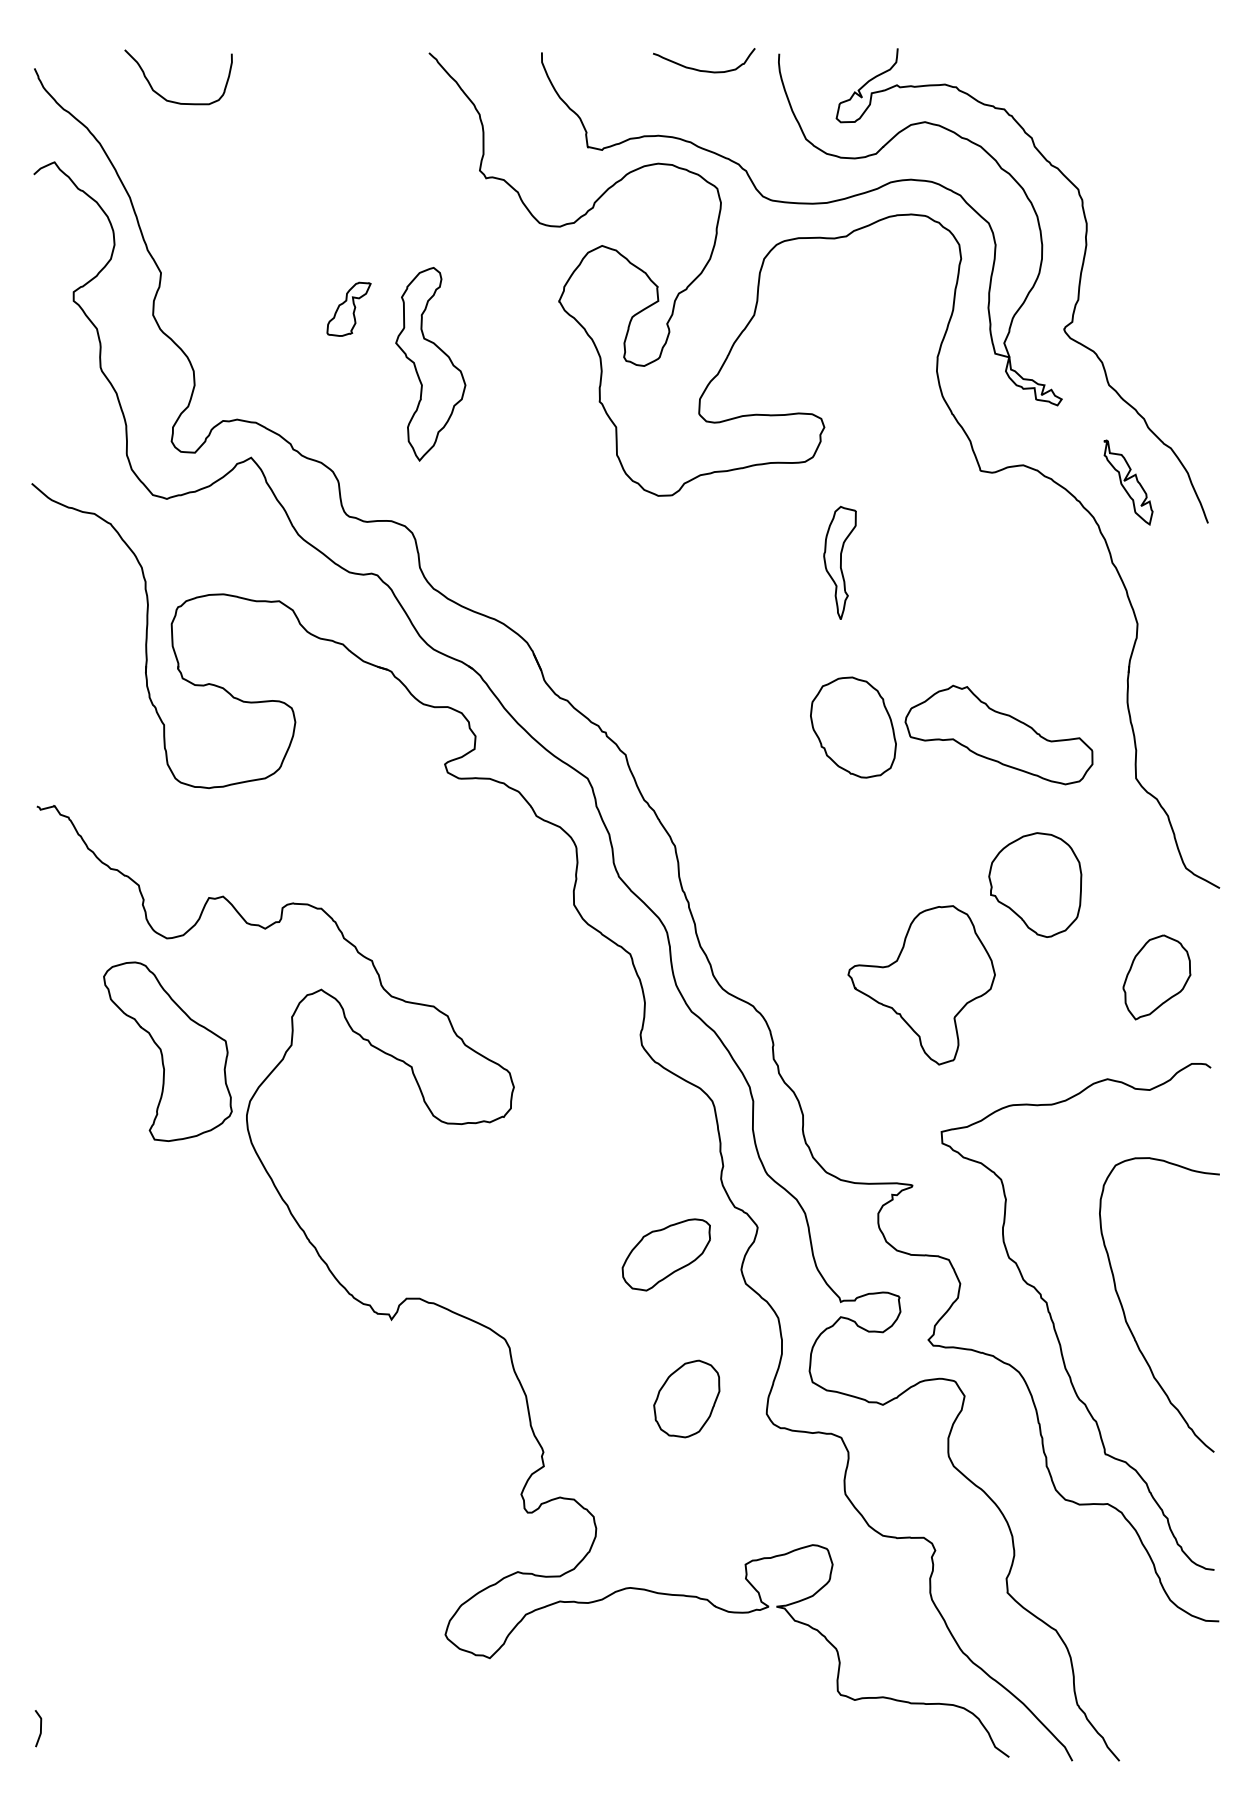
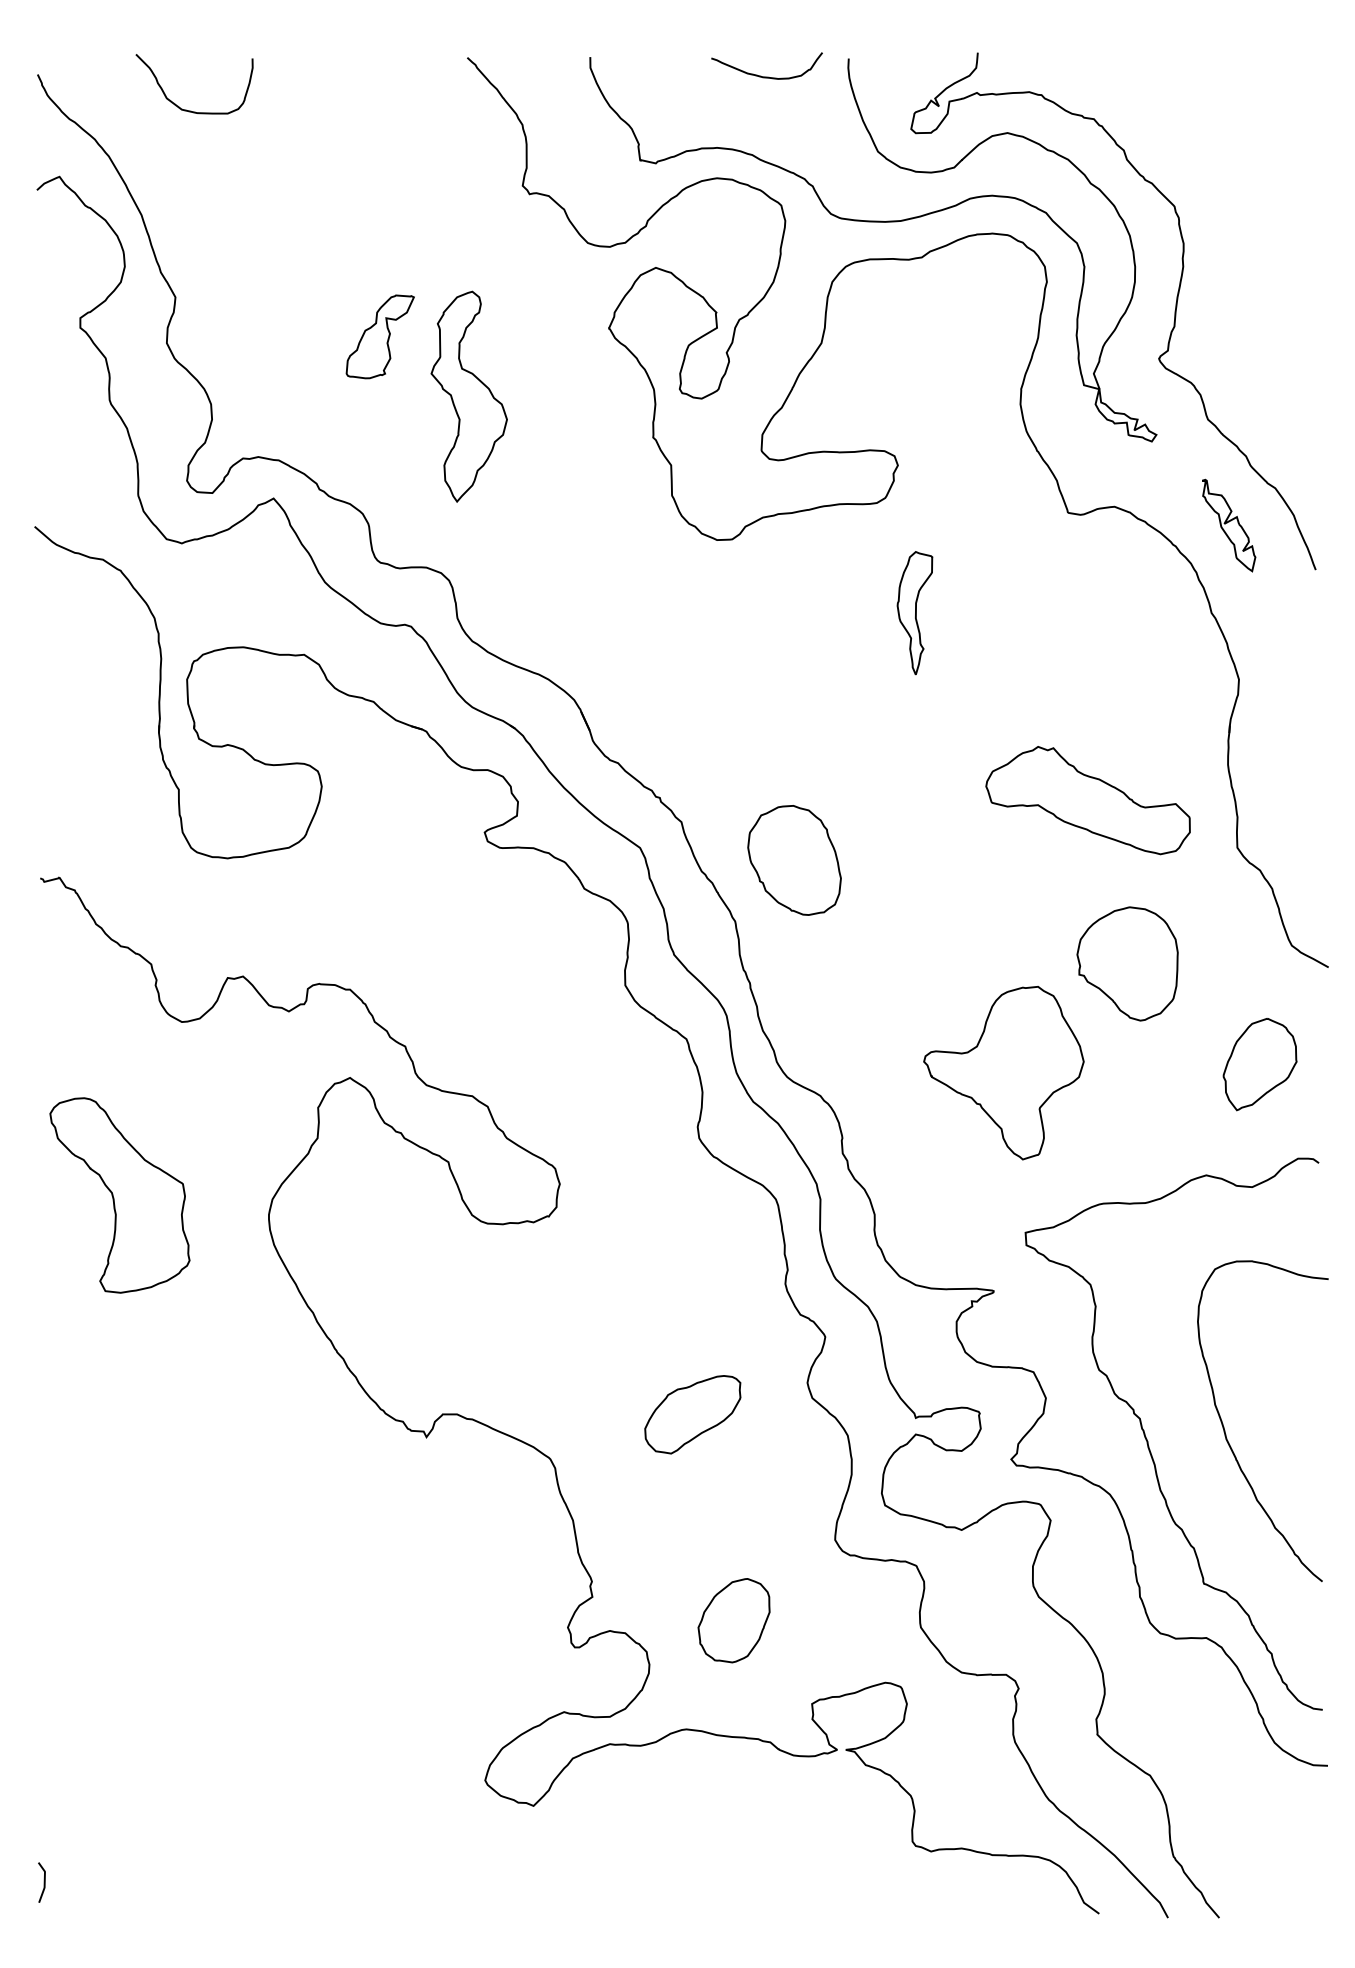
part: (348, 308) -> (379, 336), size x1.43
part: (853, 727) -> (794, 860), moved
part: (167, 1051) -> (119, 1195), moved
part: (666, 1254) -> (692, 1414), moved
part: (686, 1398) -> (733, 1620), moved

